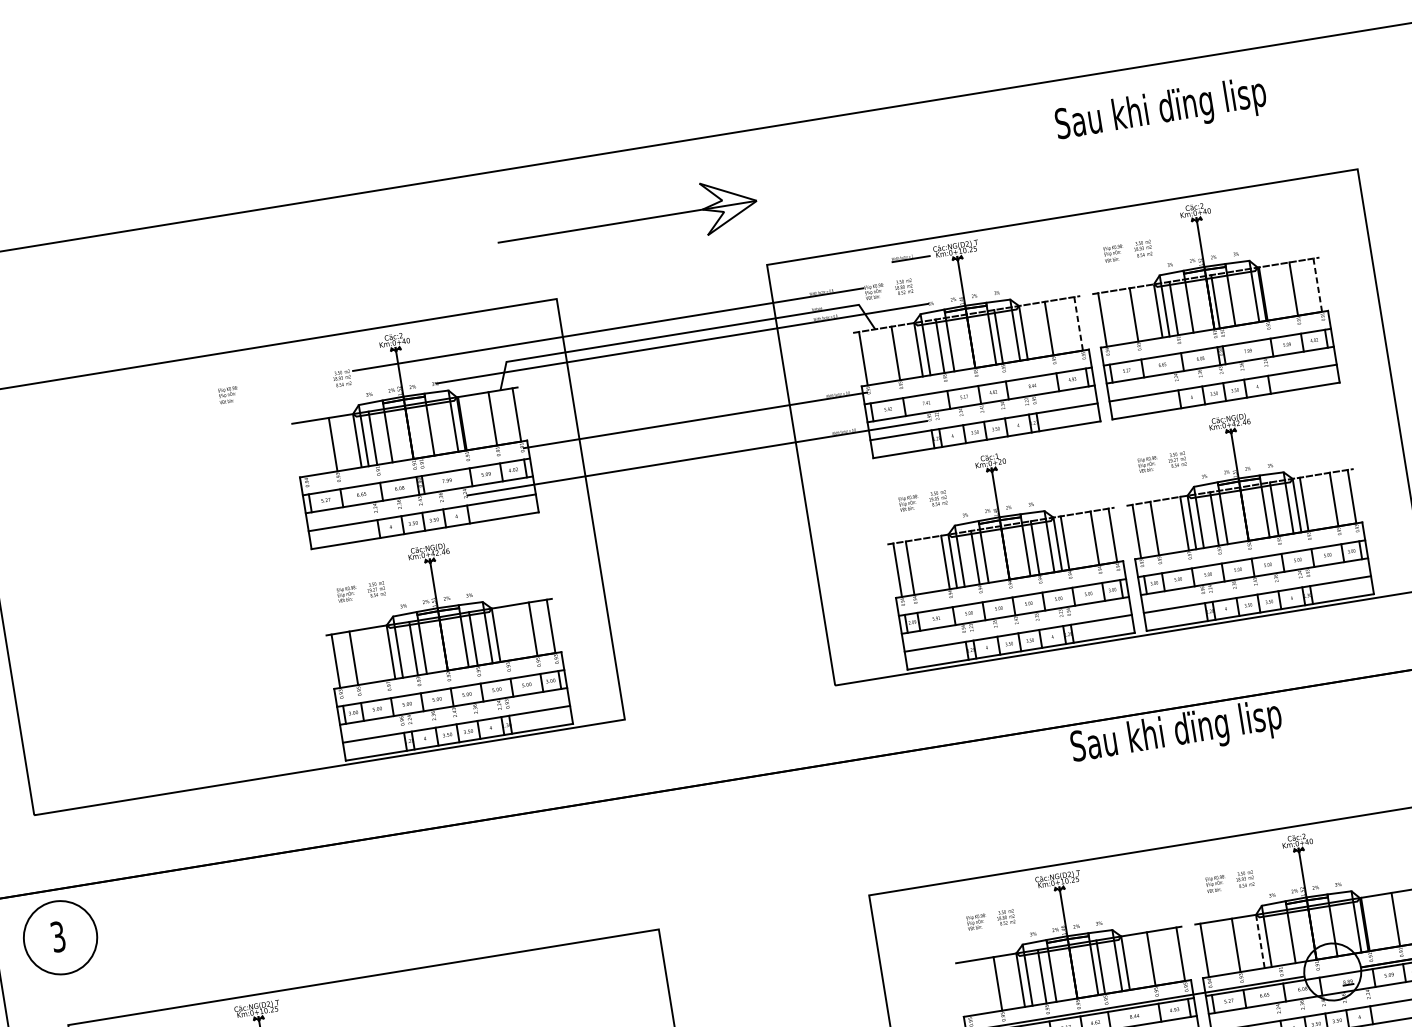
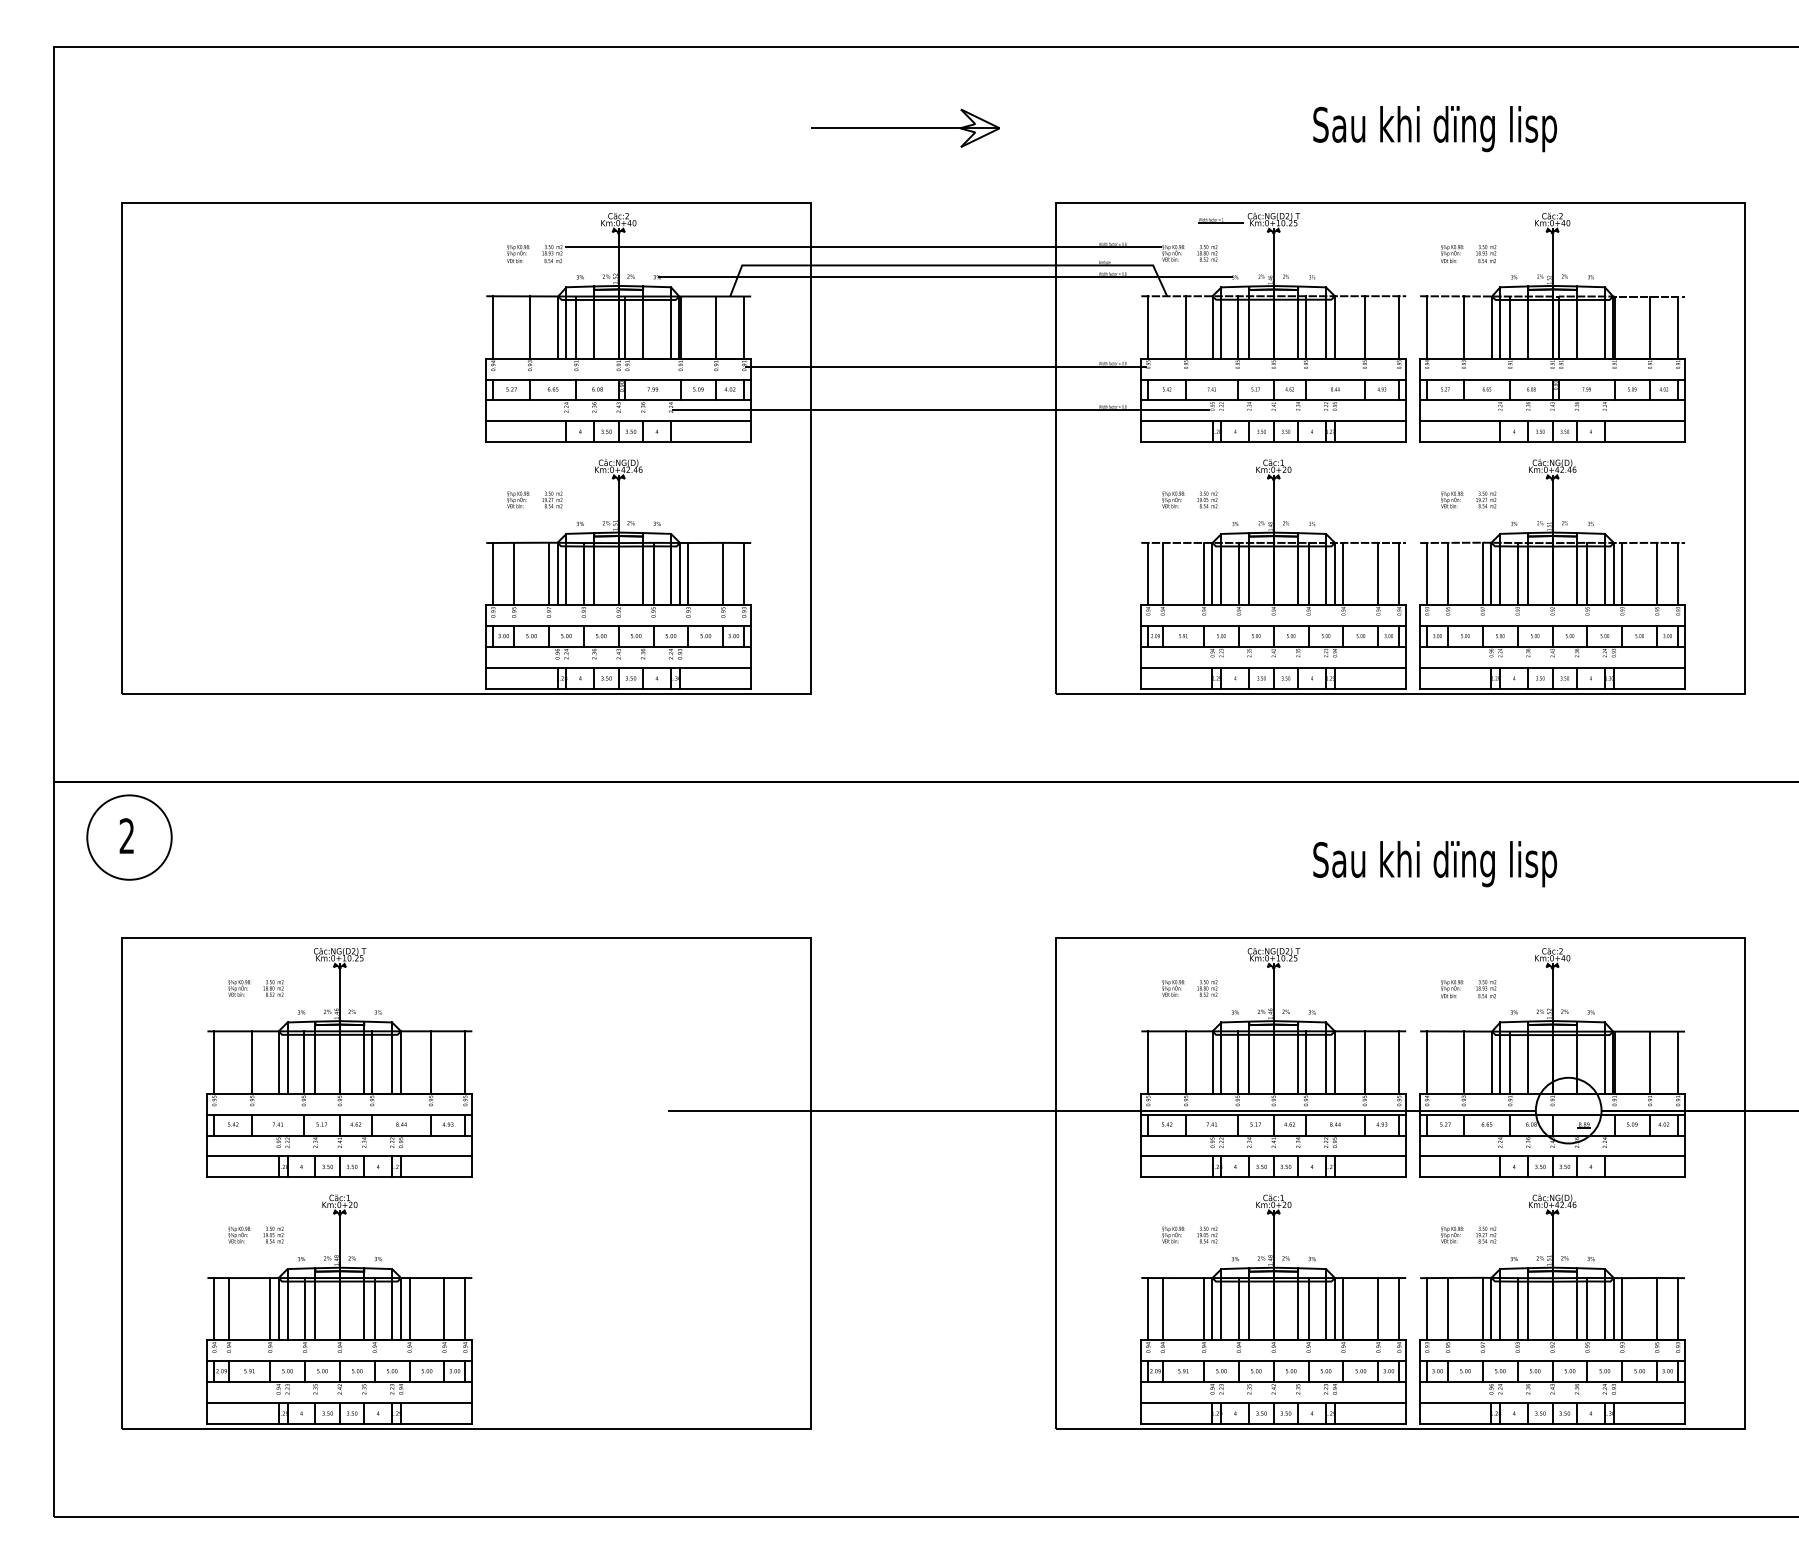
text: (1160, 111) -> (1434, 129), moved
part: (627, 220) -> (905, 127), size x0.62
line: (1318, 285) -> (1678, 328), dashed -> solid
line: (1078, 323) -> (1399, 327), dashed -> solid
text: (228, 395) -> (518, 254), moved
line: (414, 431) -> (624, 327), added
line: (301, 449) -> (493, 327), added
line: (503, 634) -> (688, 574), added
line: (384, 652) -> (549, 573), added
text: (1176, 734) -> (1434, 864), moved
text: (57, 937) -> (126, 836), 3 -> 2
line: (1276, 938) -> (1510, 1062), added
line: (1260, 942) -> (1492, 1063), dashed -> solid
line: (965, 989) -> (1148, 1062), added

